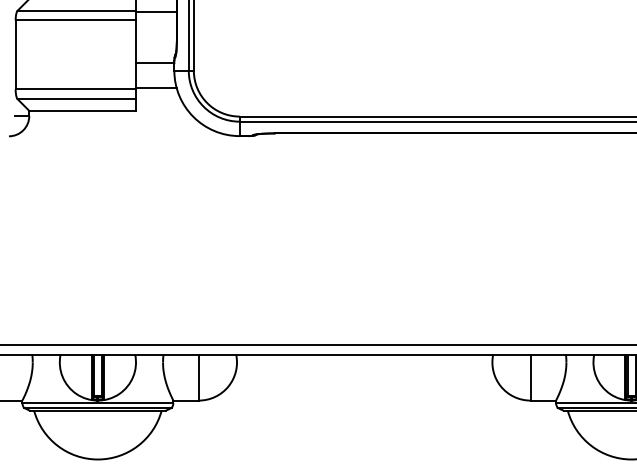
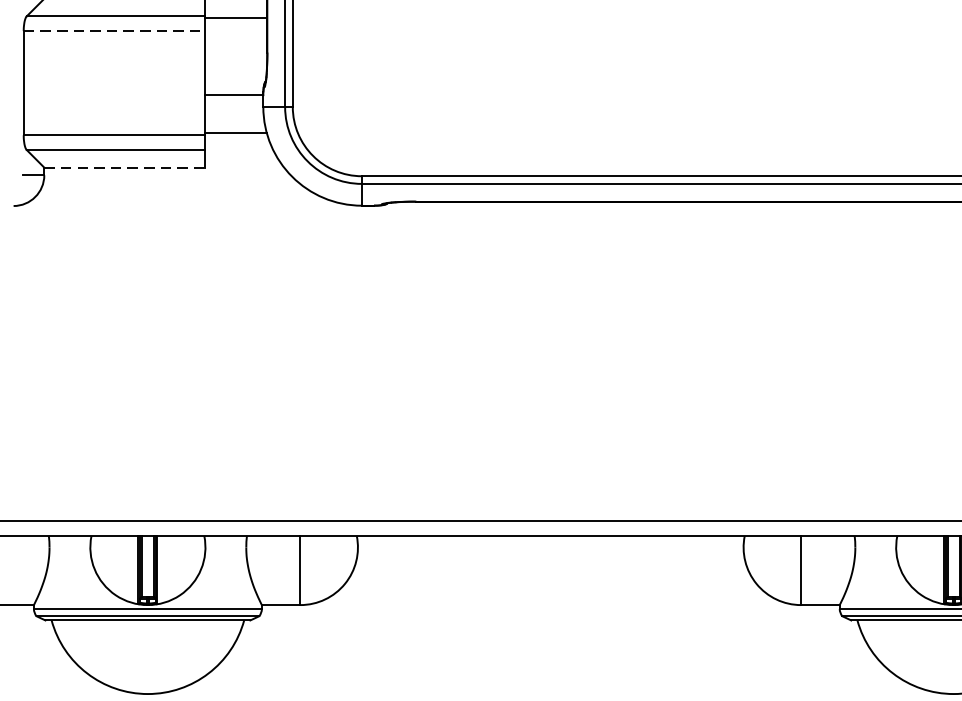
line: (76, 20) -> (115, 31), solid -> dashed
line: (83, 110) -> (126, 167), solid -> dashed

